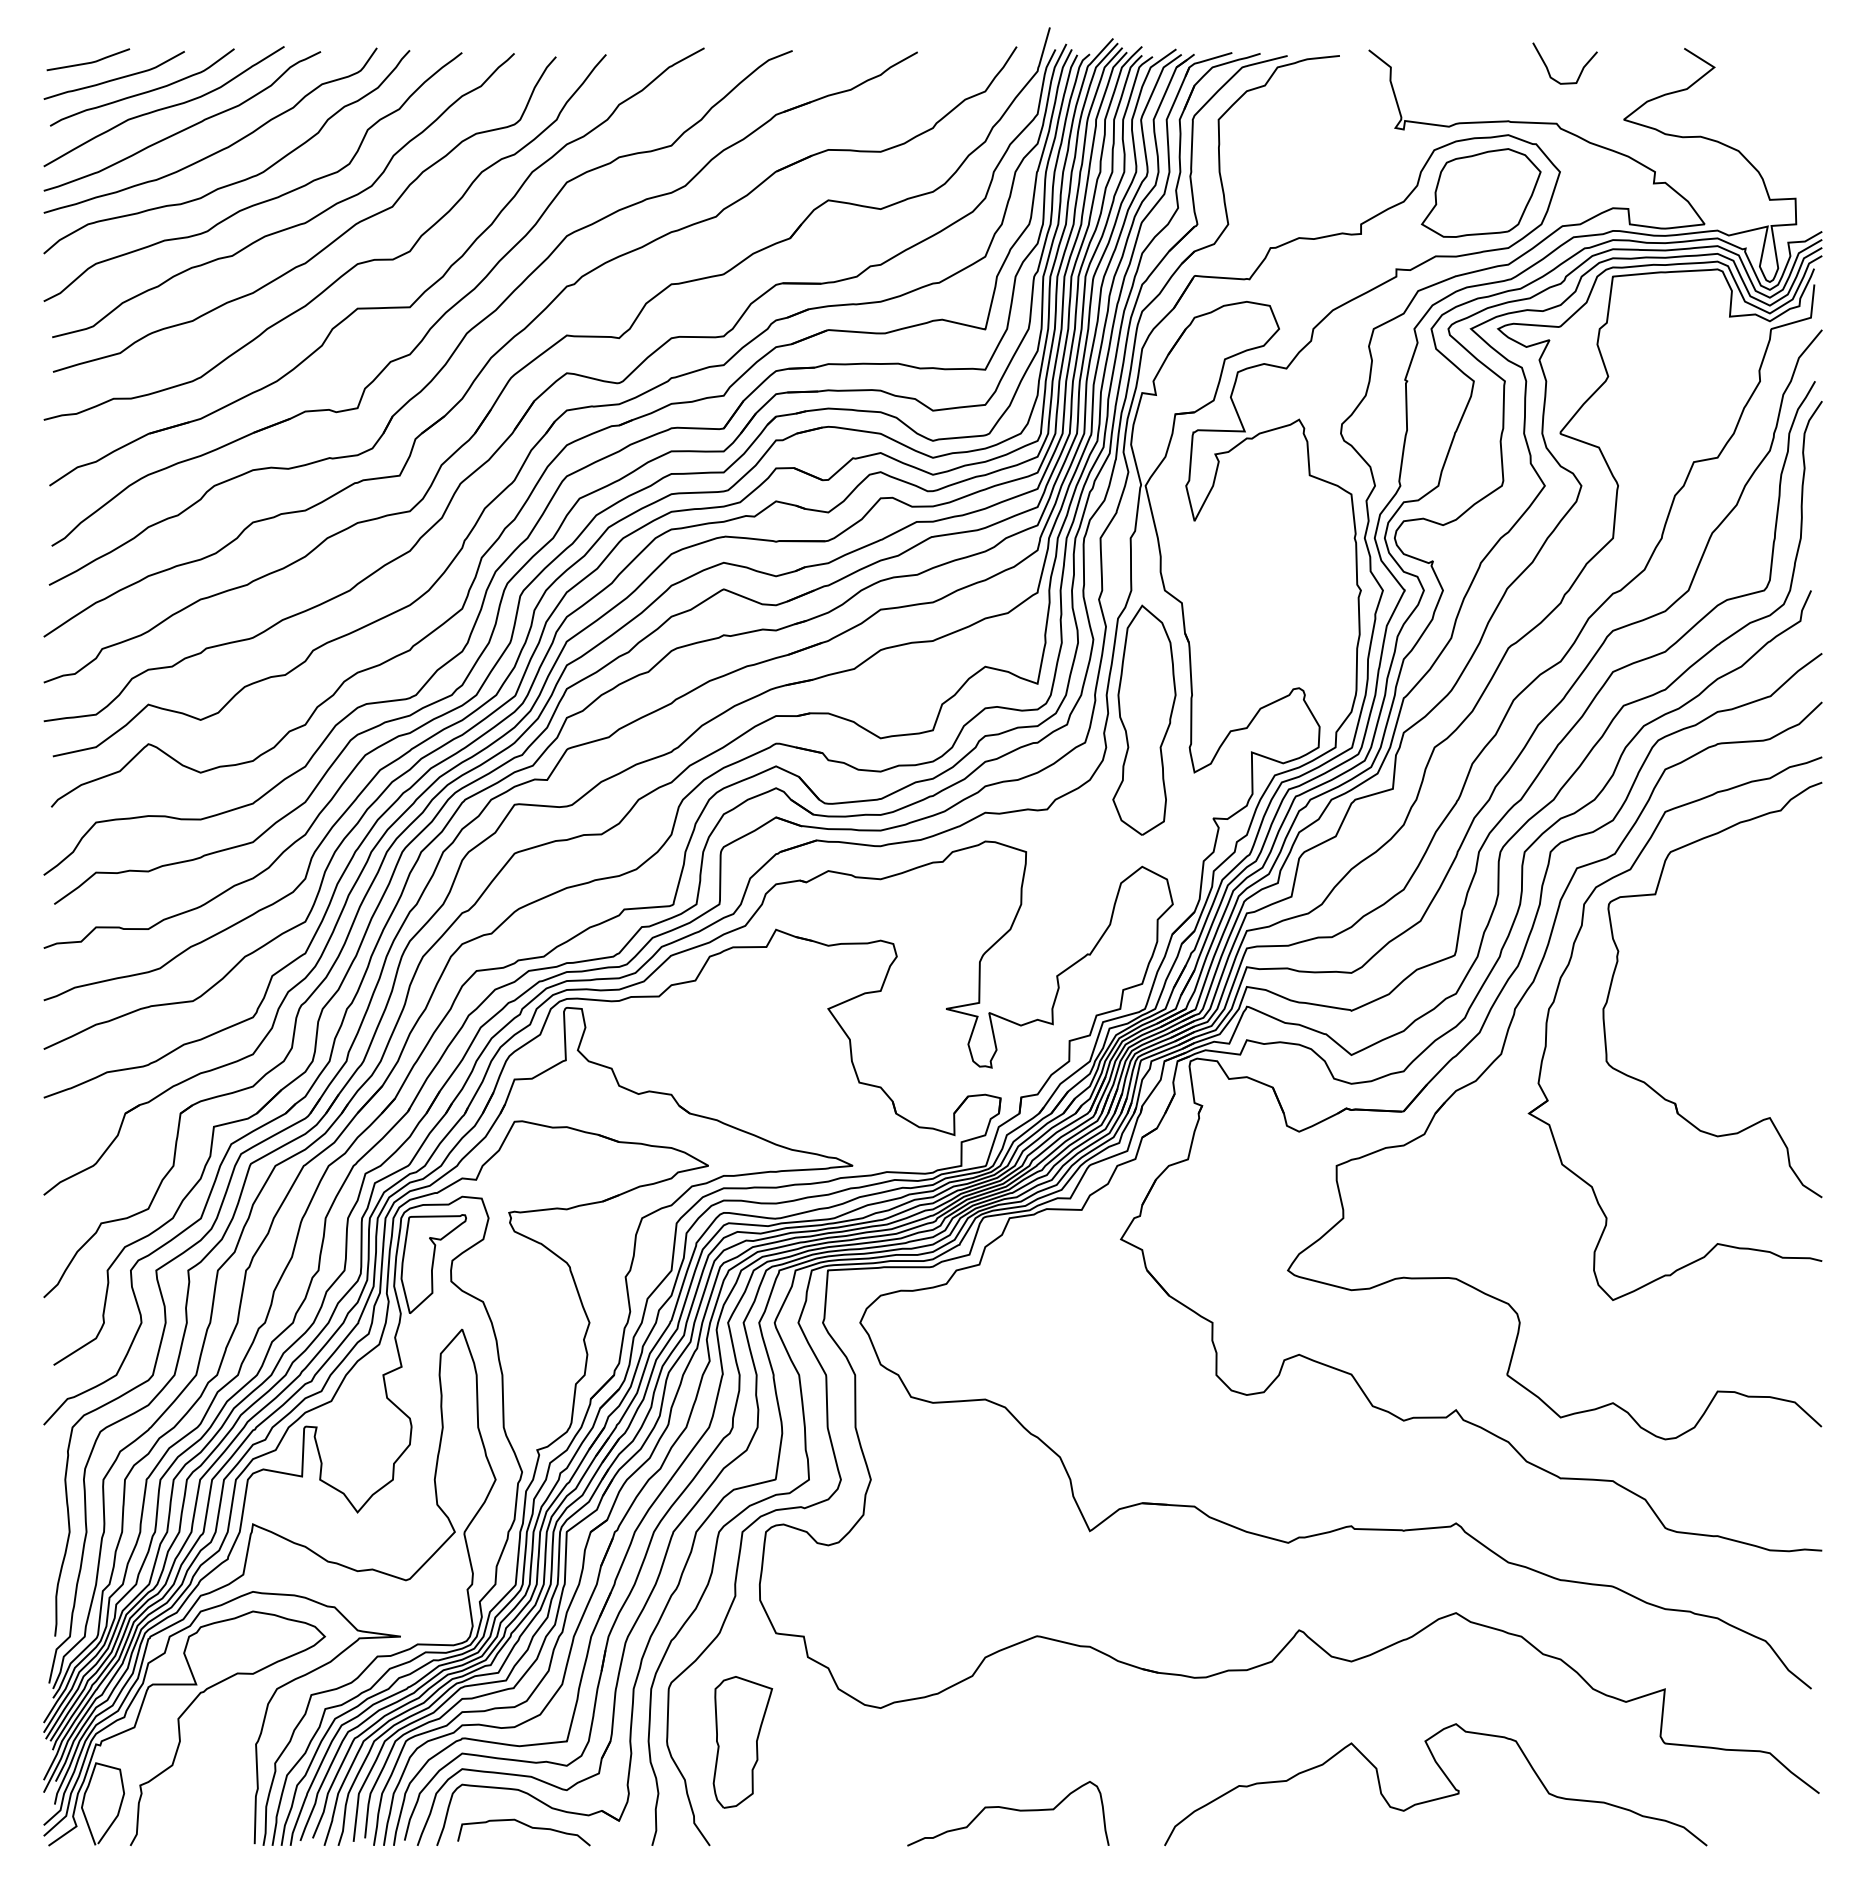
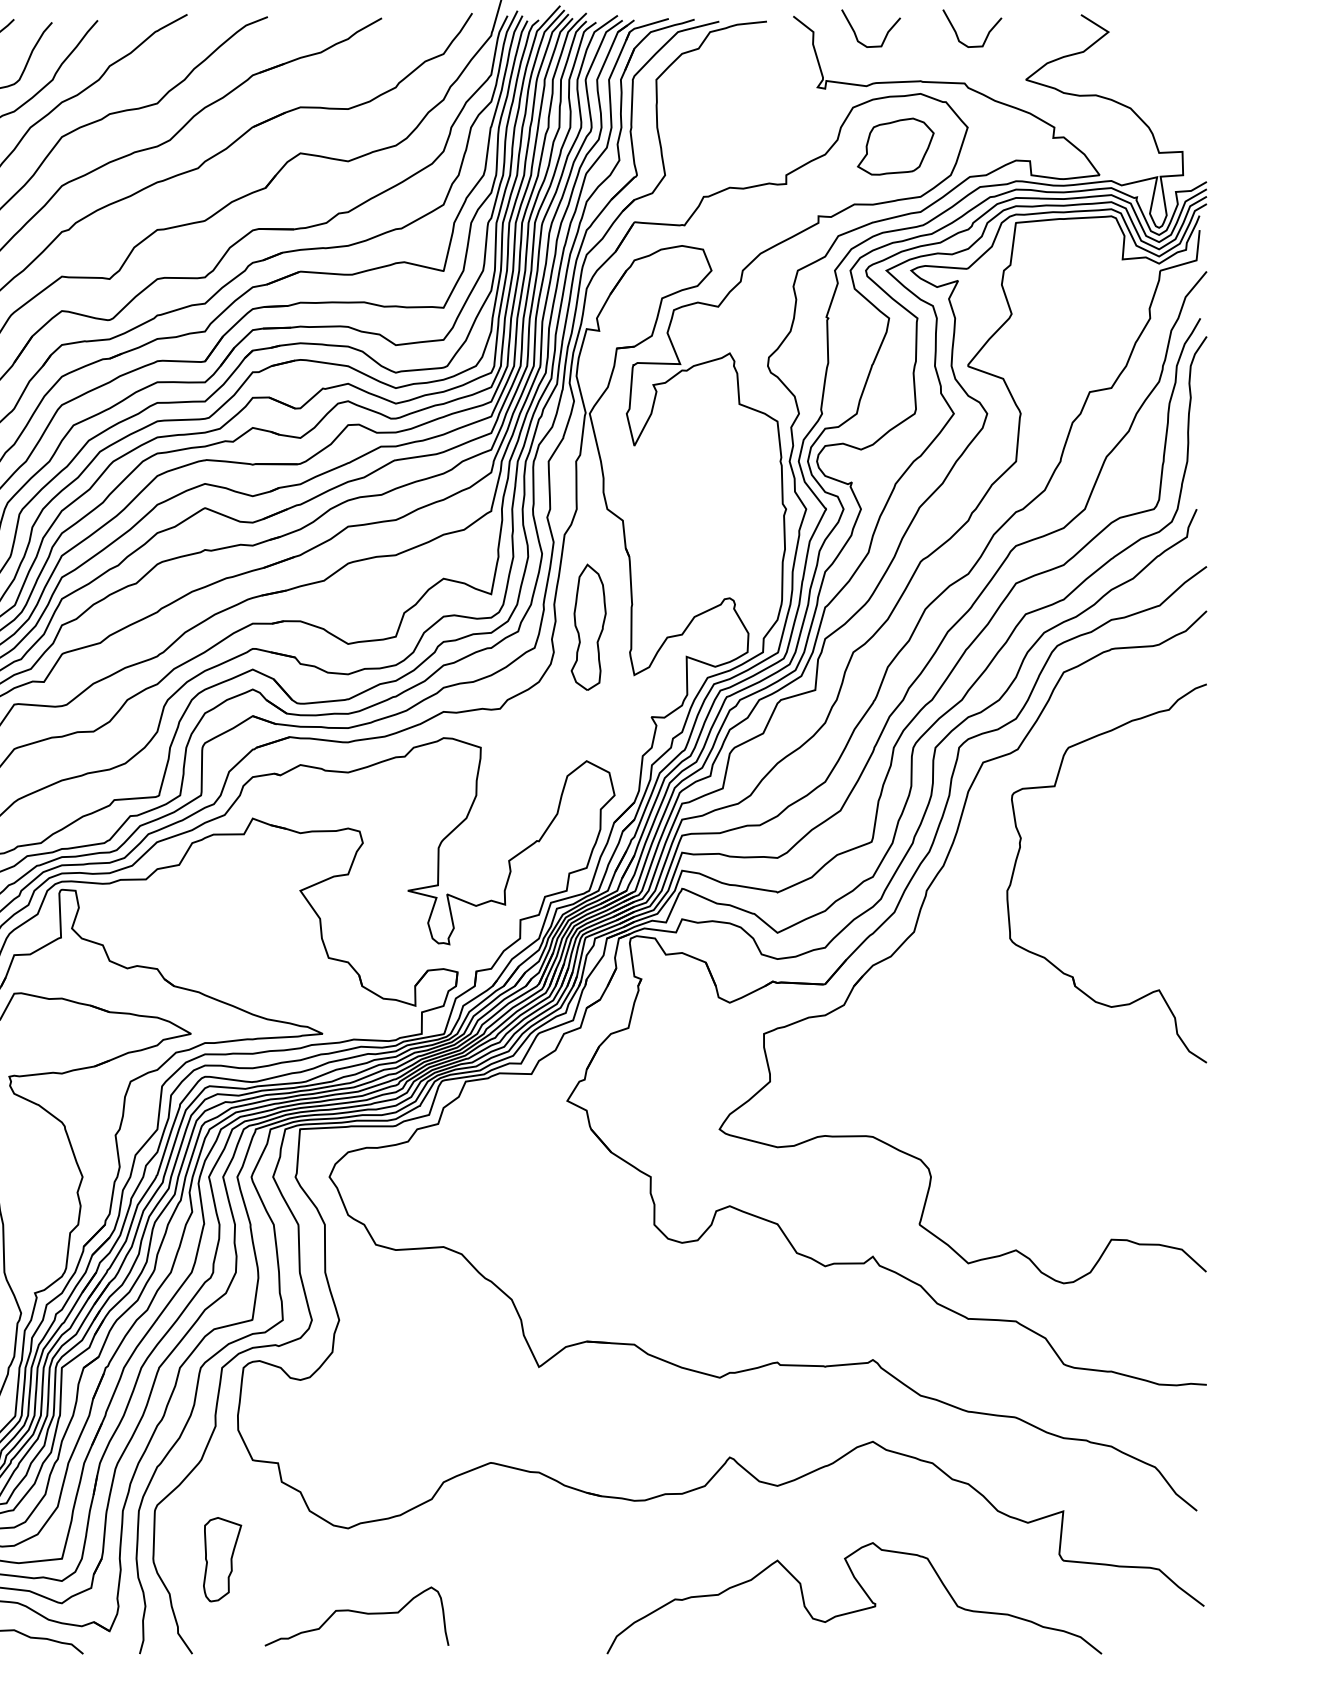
curve: (1437, 68) -> (855, 33), added
part: (1480, 192) -> (895, 146), size x0.7
part: (1144, 719) -> (588, 626), size x0.6
part: (1556, 996) -> (964, 879), removed
part: (742, 1742) -> (222, 1559), size x0.7
curve: (1008, 1809) -> (357, 1612), moved

